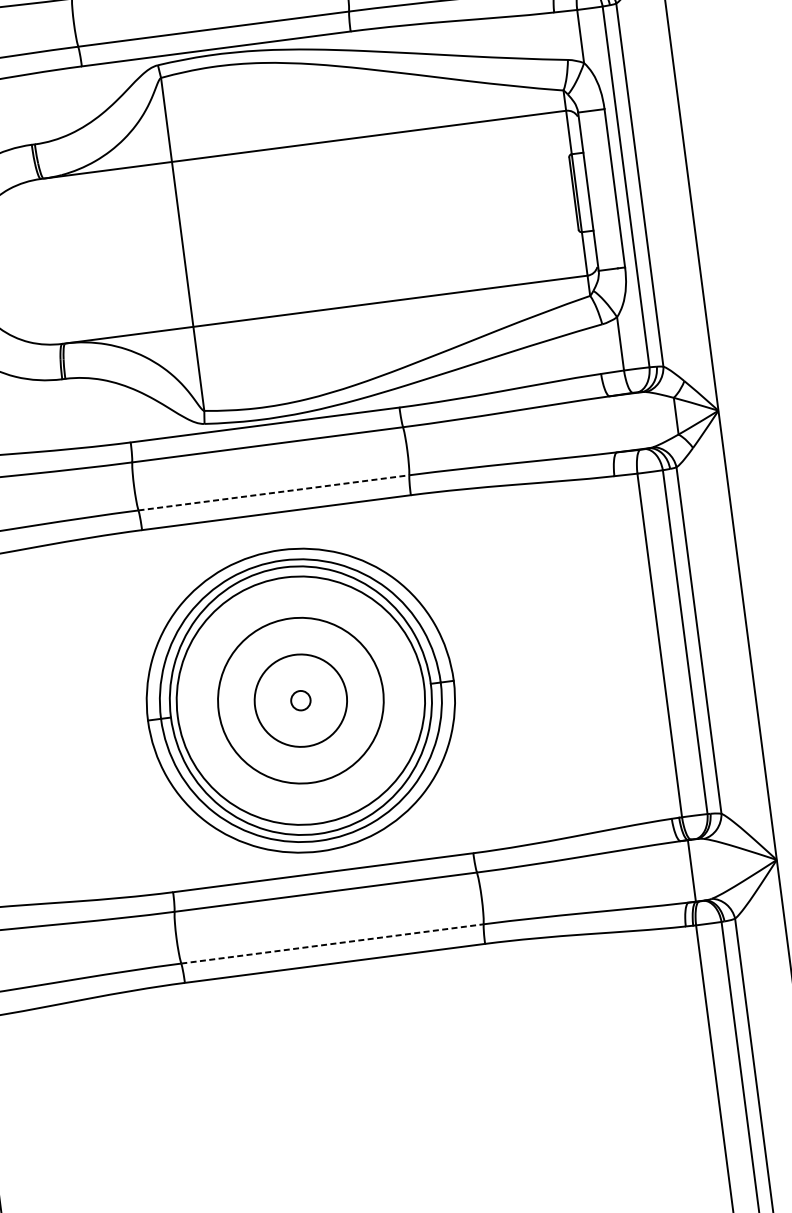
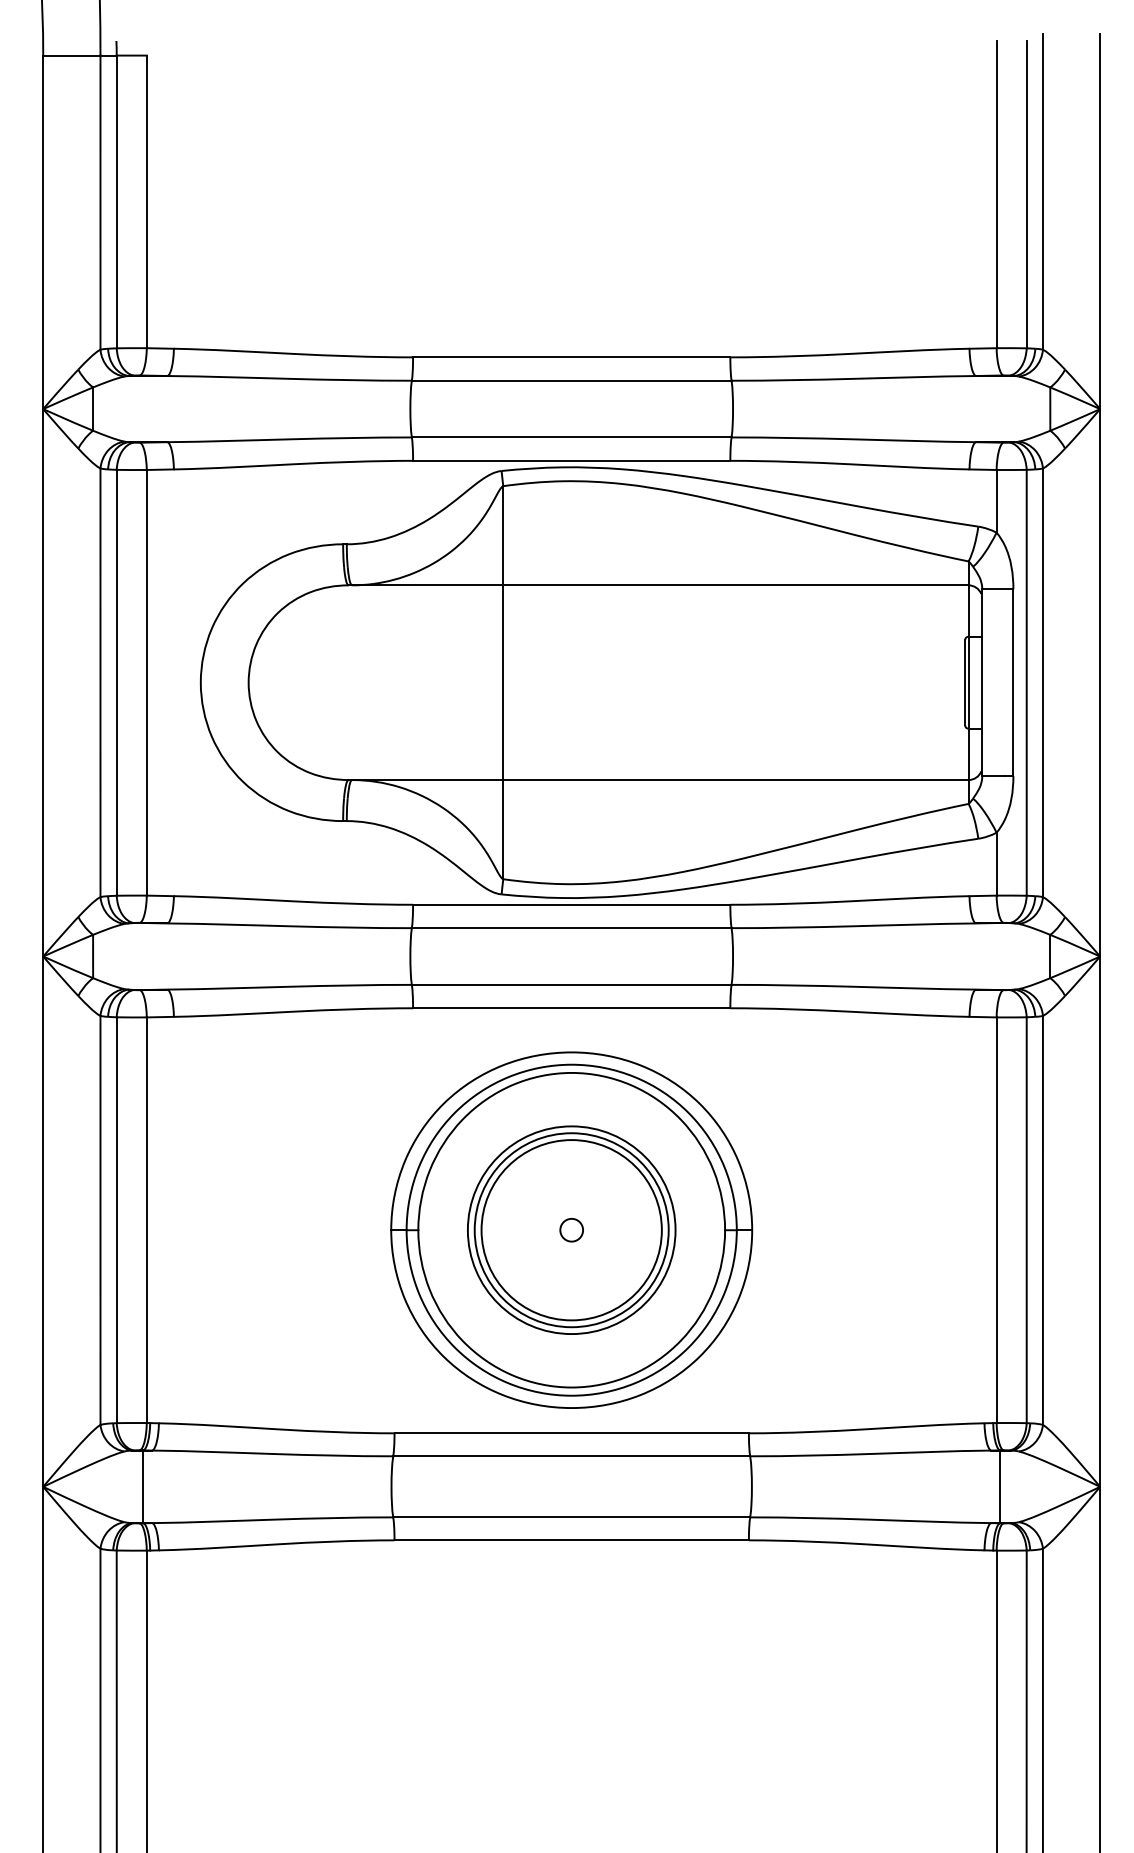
line: (273, 492) -> (571, 984), dashed -> solid
circle: (300, 700) -> (571, 1230), size x0.71
circle: (300, 700) -> (571, 1230), size x1.67
line: (333, 943) -> (572, 1517), dashed -> solid

